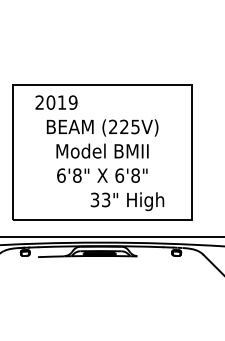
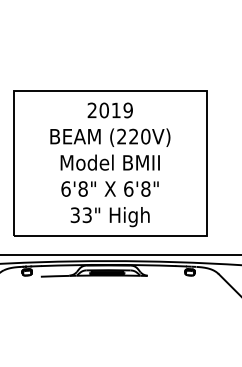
text: (56, 102) -> (110, 110), moved
text: (135, 126) -> (145, 136), (225V) -> (220V)
text: (127, 201) -> (110, 216), moved

